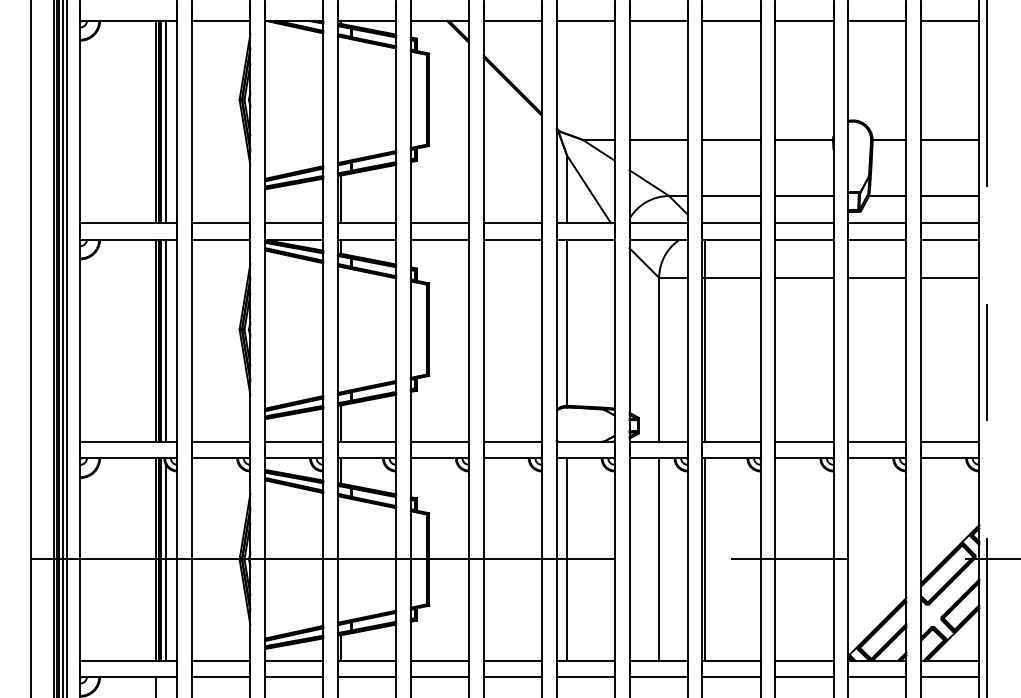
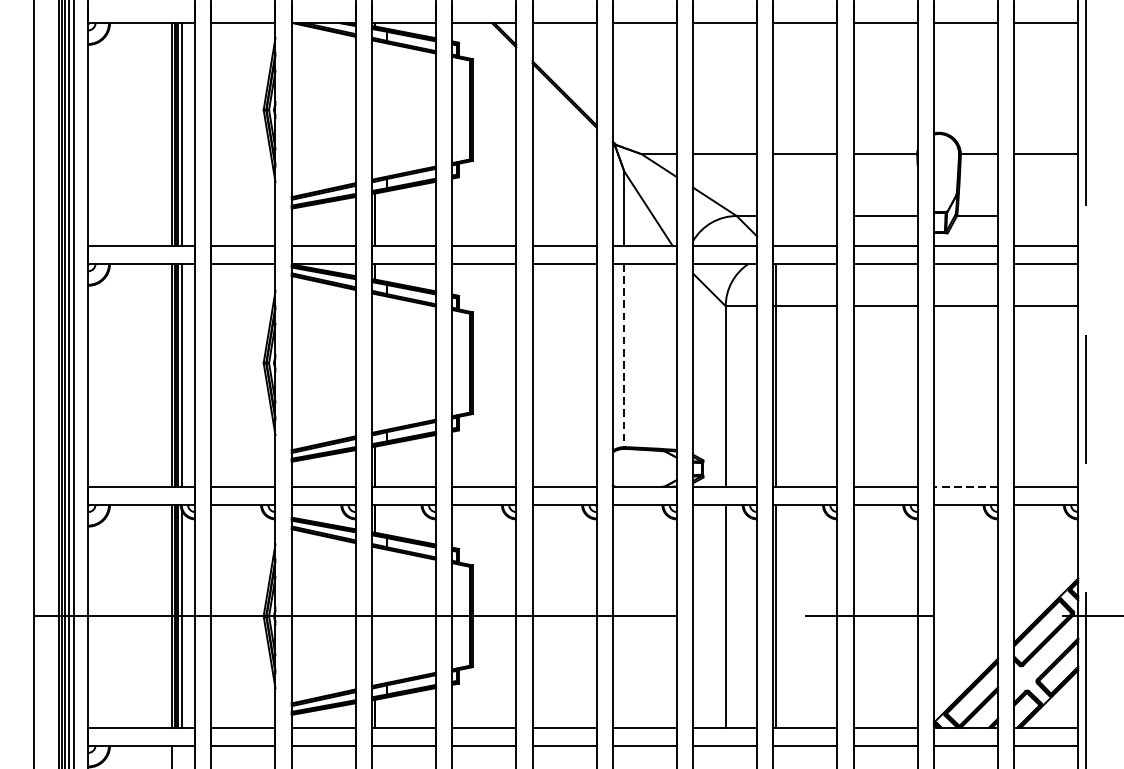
line: (731, 196) -> (805, 216), removed
line: (950, 196) -> (1046, 216), removed
line: (567, 323) -> (624, 356), solid -> dashed
line: (876, 441) -> (965, 486), solid -> dashed
line: (567, 559) -> (624, 616), removed

